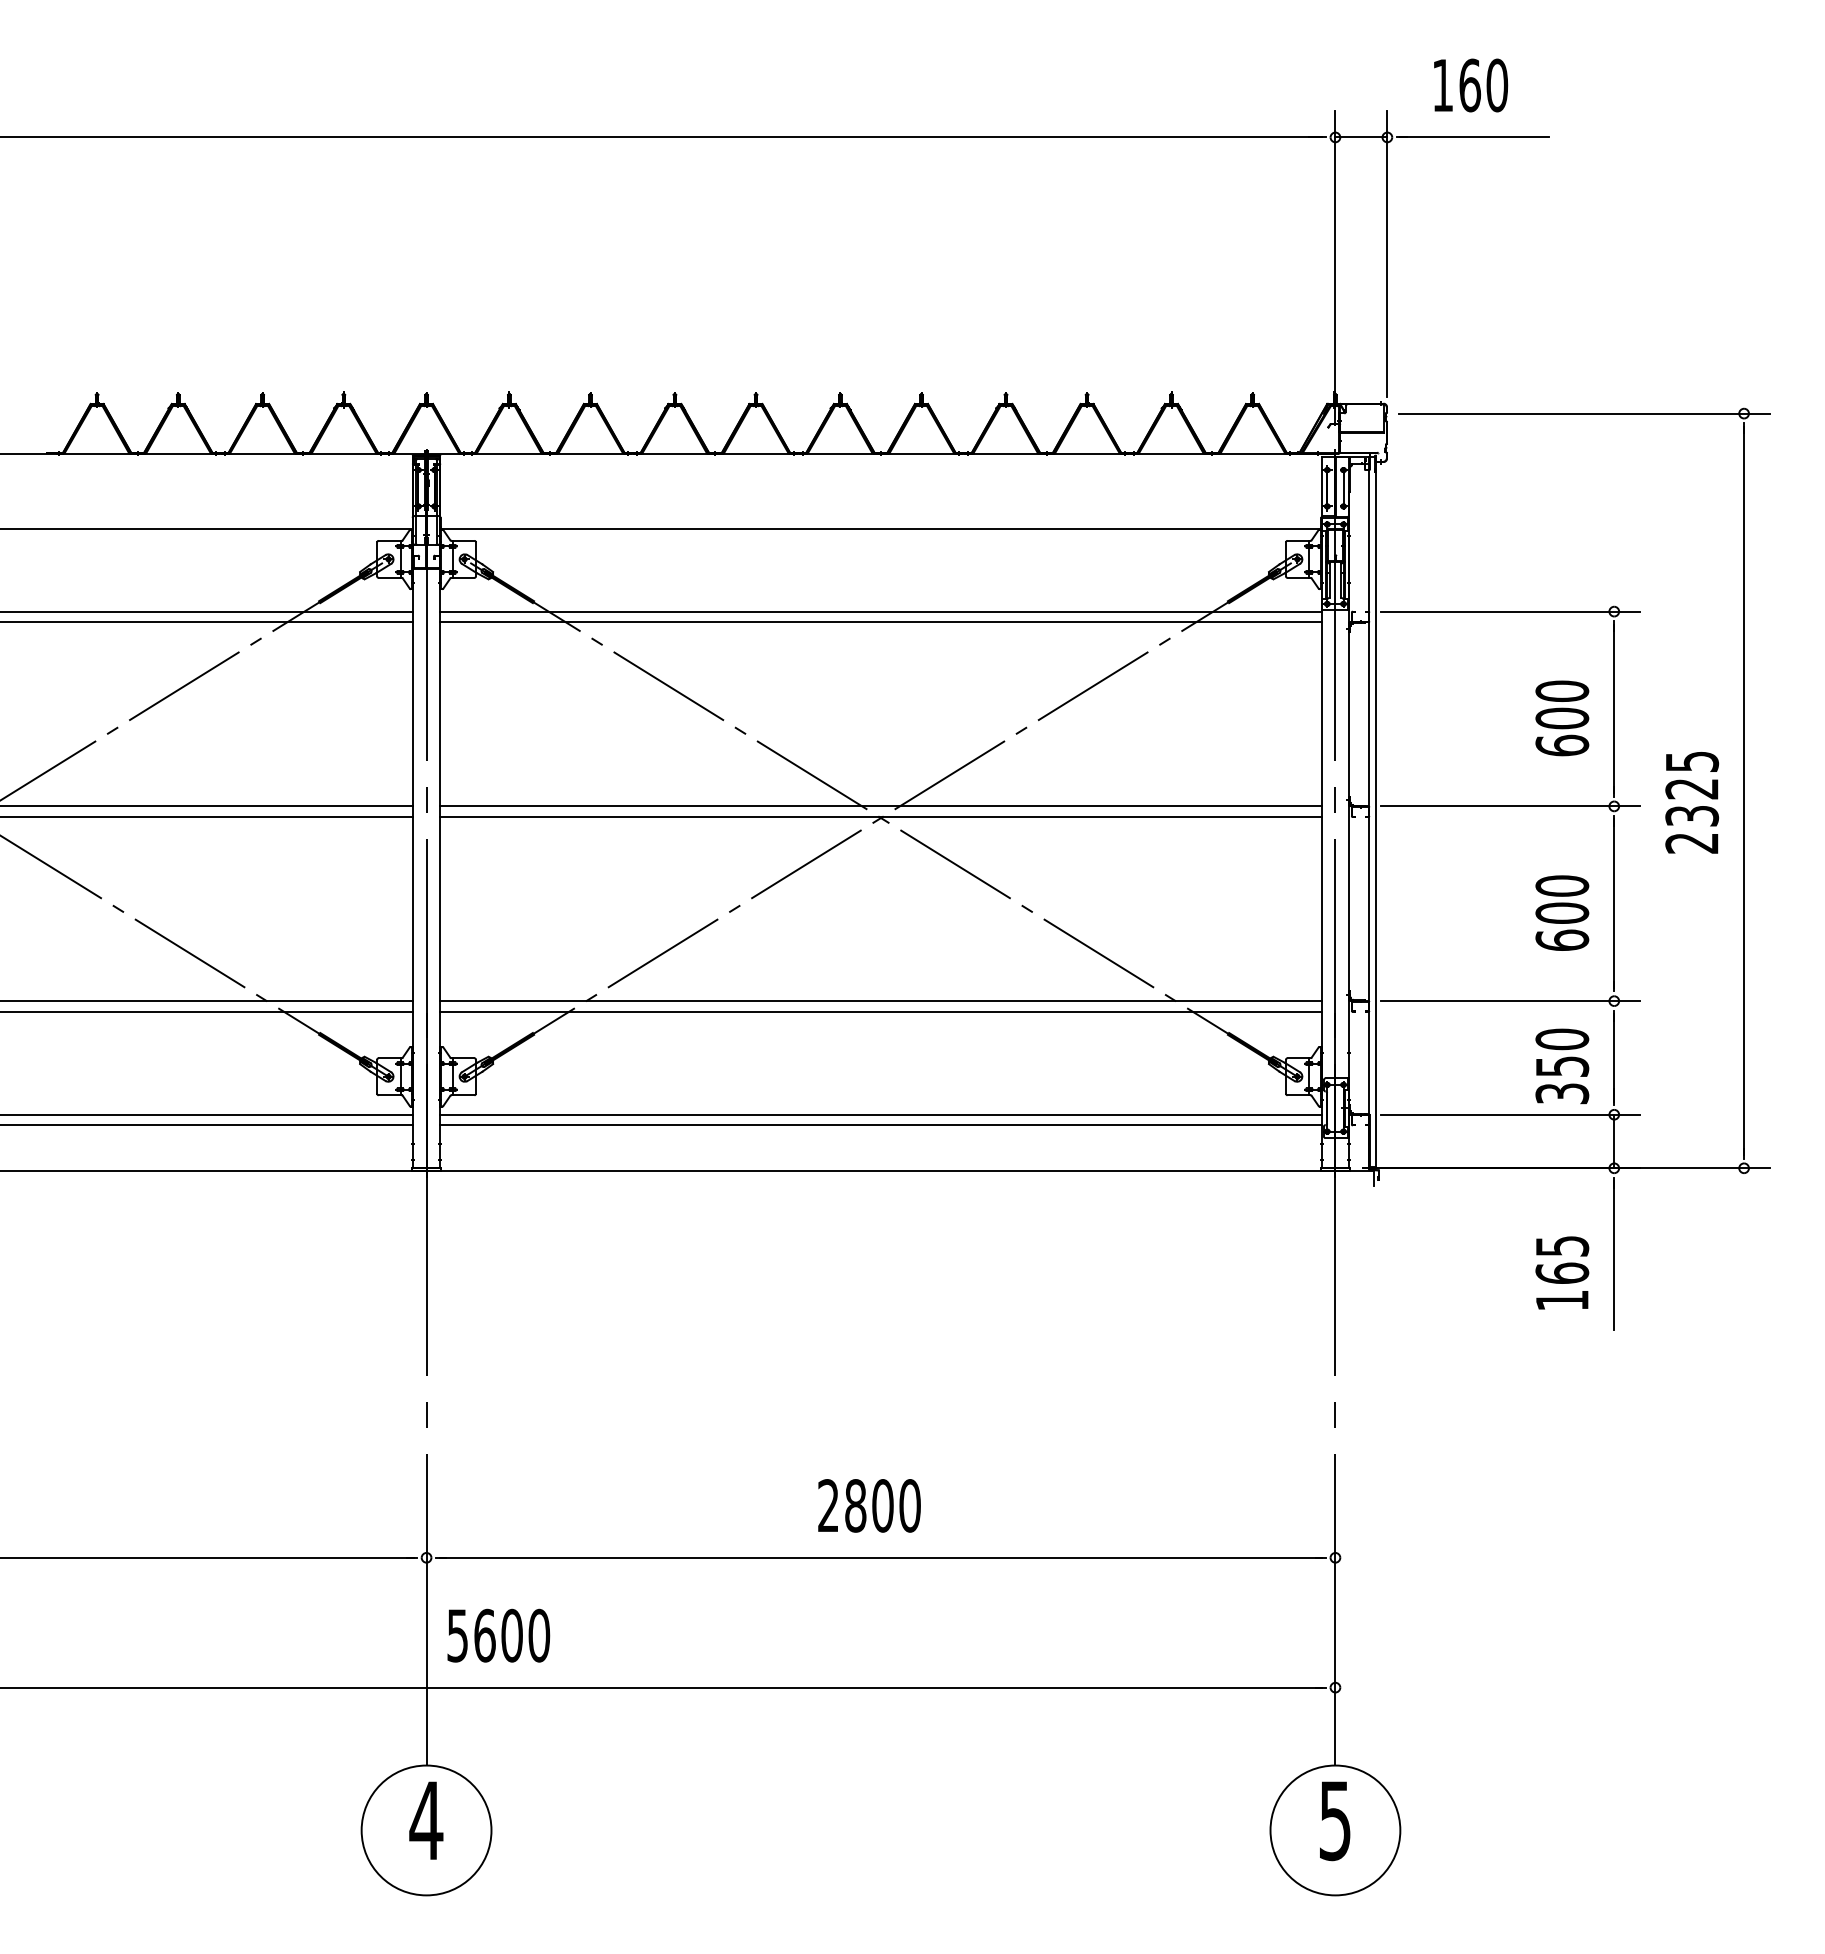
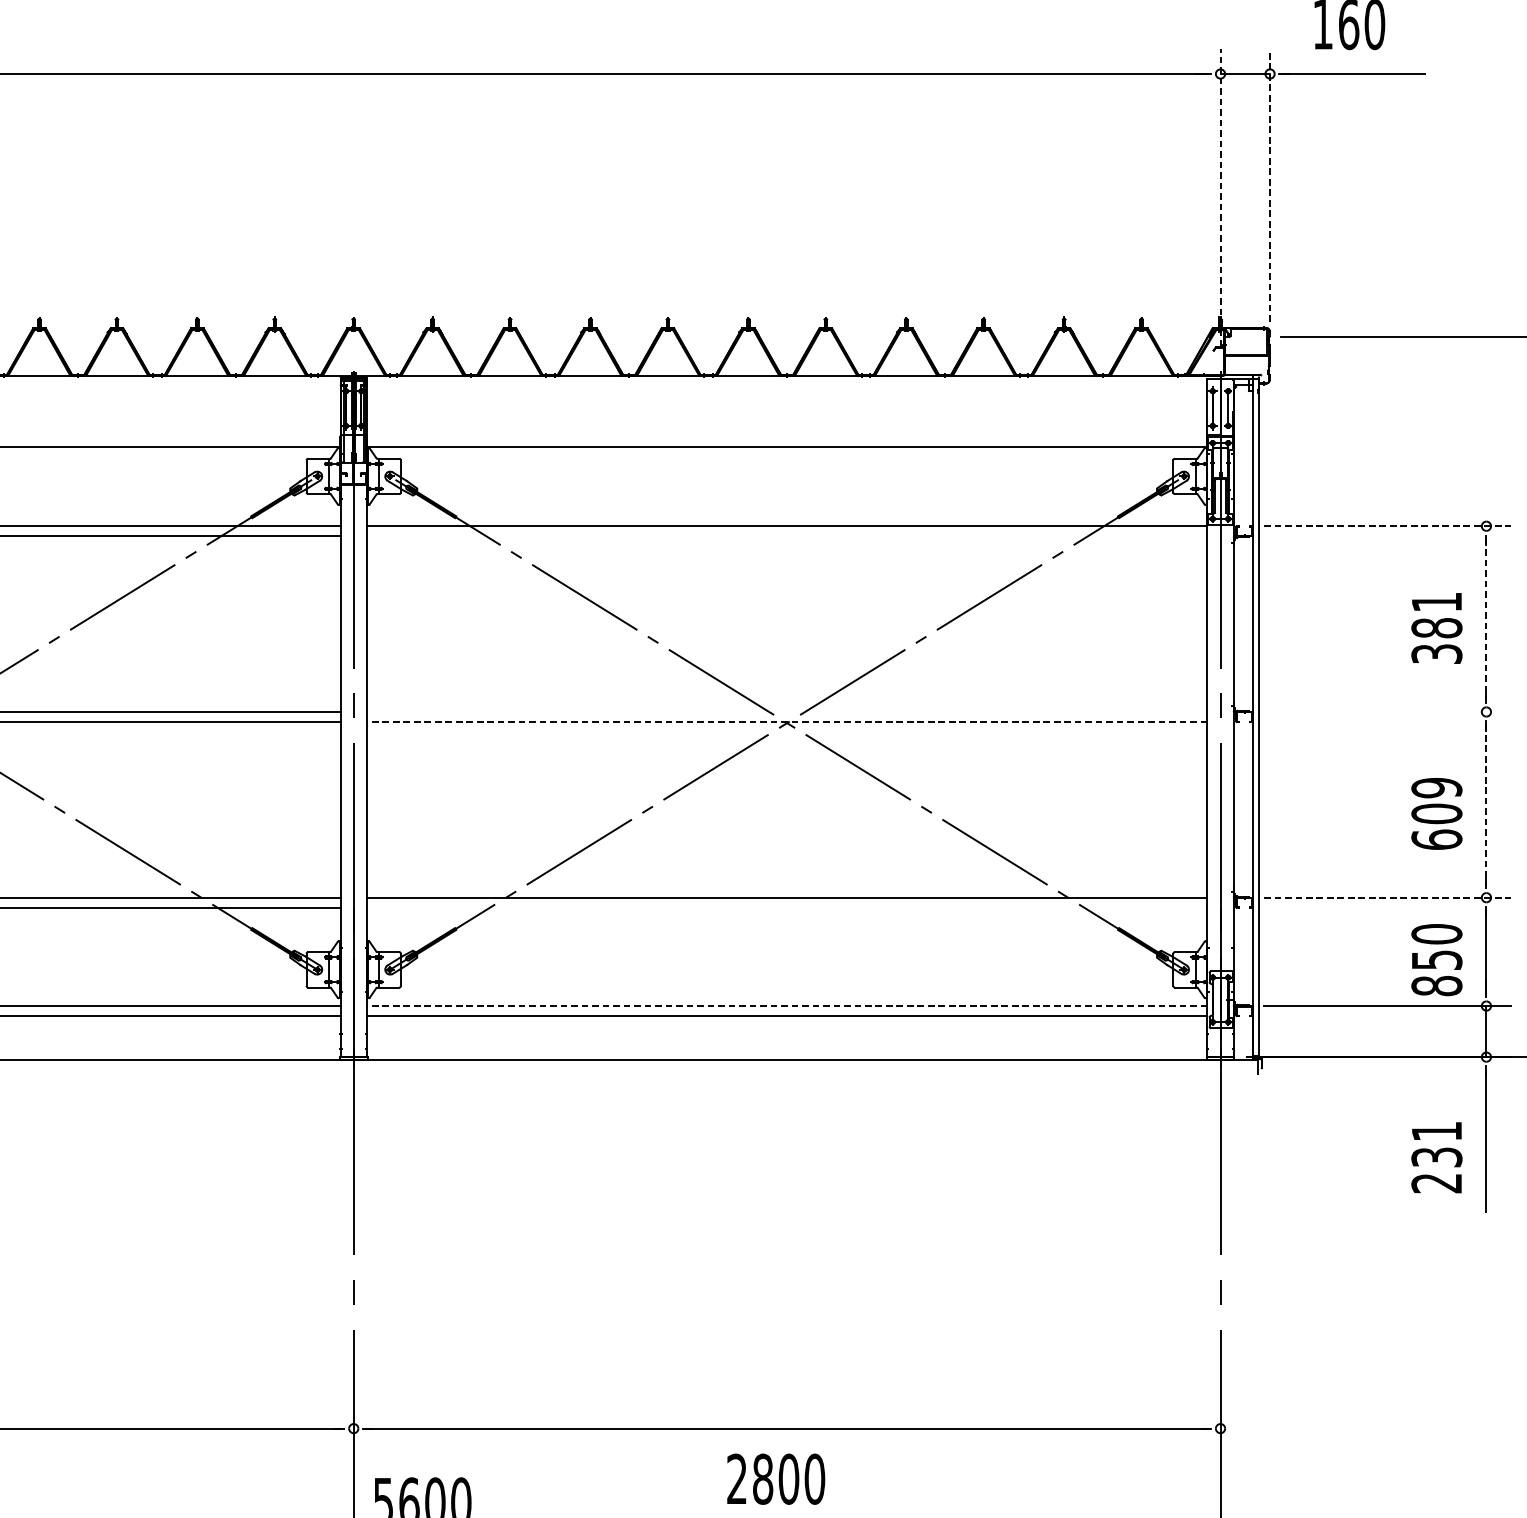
line: (1387, 254) -> (1270, 185), solid -> dashed
line: (1335, 267) -> (1220, 198), solid -> dashed
line: (1510, 611) -> (1387, 526), solid -> dashed
line: (880, 622) -> (786, 536), removed
line: (1614, 709) -> (1486, 619), solid -> dashed
text: (1562, 718) -> (1437, 628), 600 -> 381
line: (880, 806) -> (786, 712), removed
line: (1510, 806) -> (1387, 712), removed
line: (881, 817) -> (787, 722), solid -> dashed
text: (1562, 885) -> (1437, 787), 600 -> 609
line: (1614, 904) -> (1486, 805), solid -> dashed
line: (1510, 1001) -> (1387, 898), solid -> dashed
line: (880, 1011) -> (786, 907), removed
text: (1562, 1093) -> (1437, 985), 350 -> 850
line: (881, 1114) -> (787, 1005), solid -> dashed
text: (1562, 1273) -> (1437, 1157), 165 -> 231
text: (869, 1505) -> (776, 1478), moved

